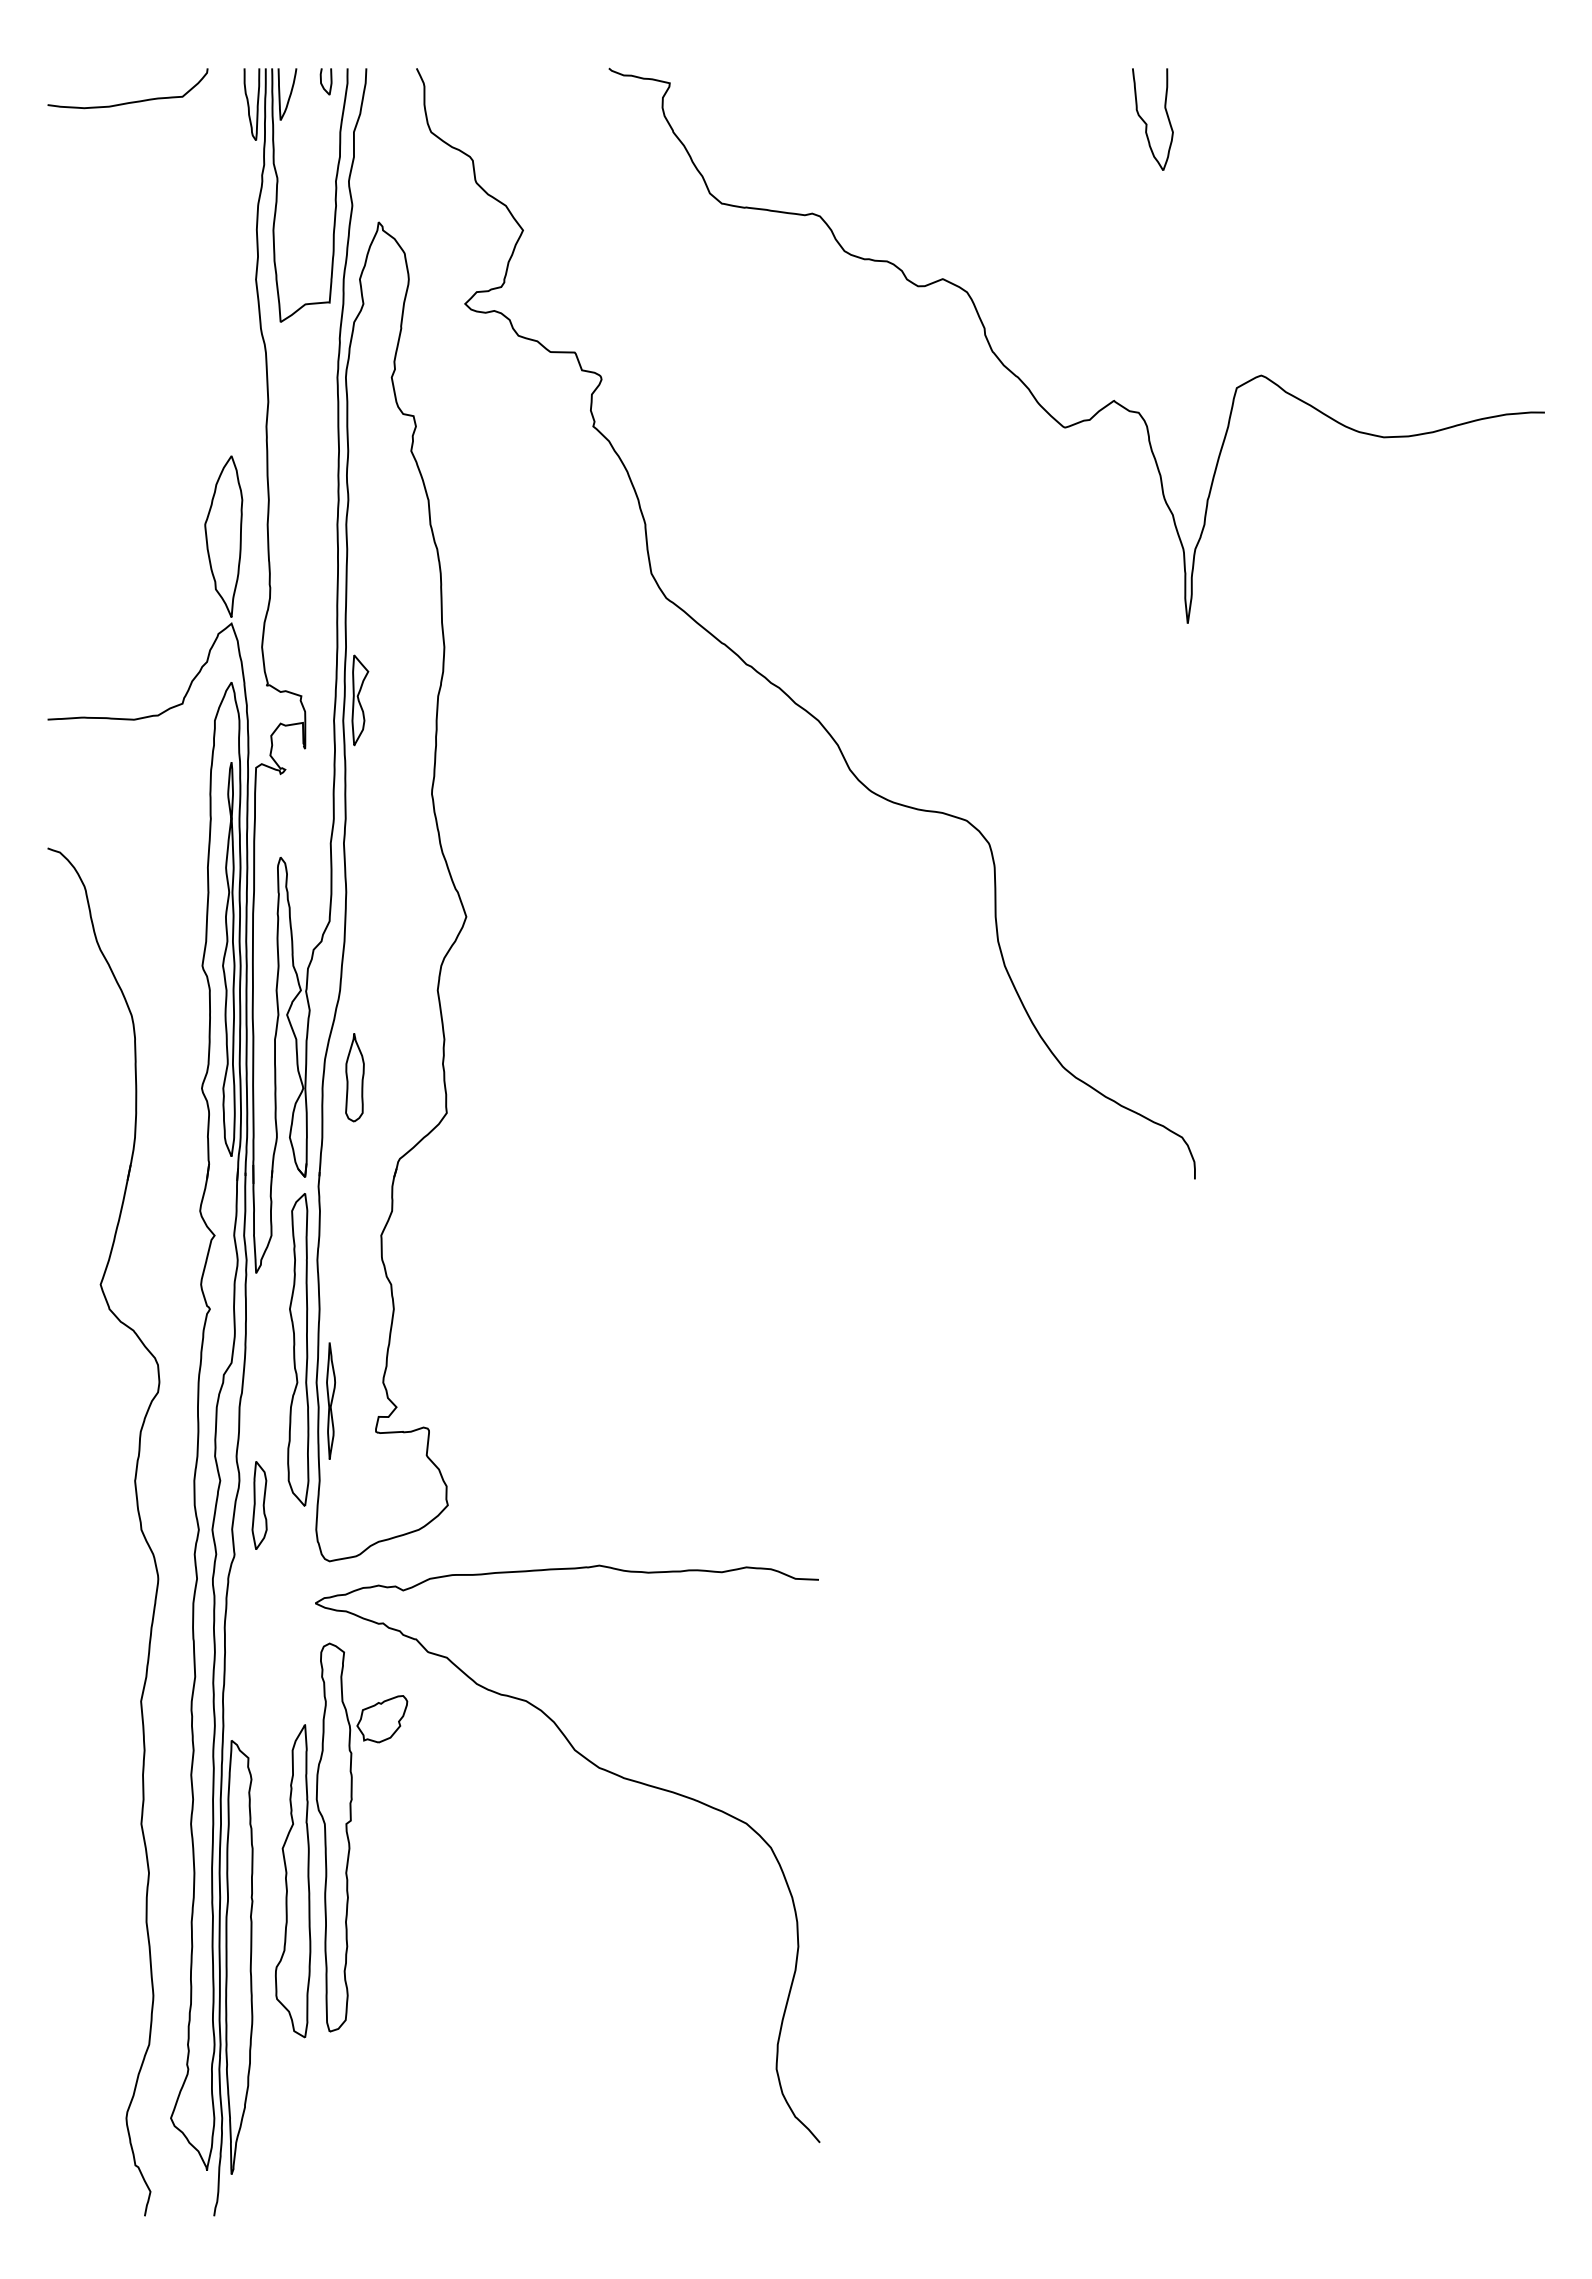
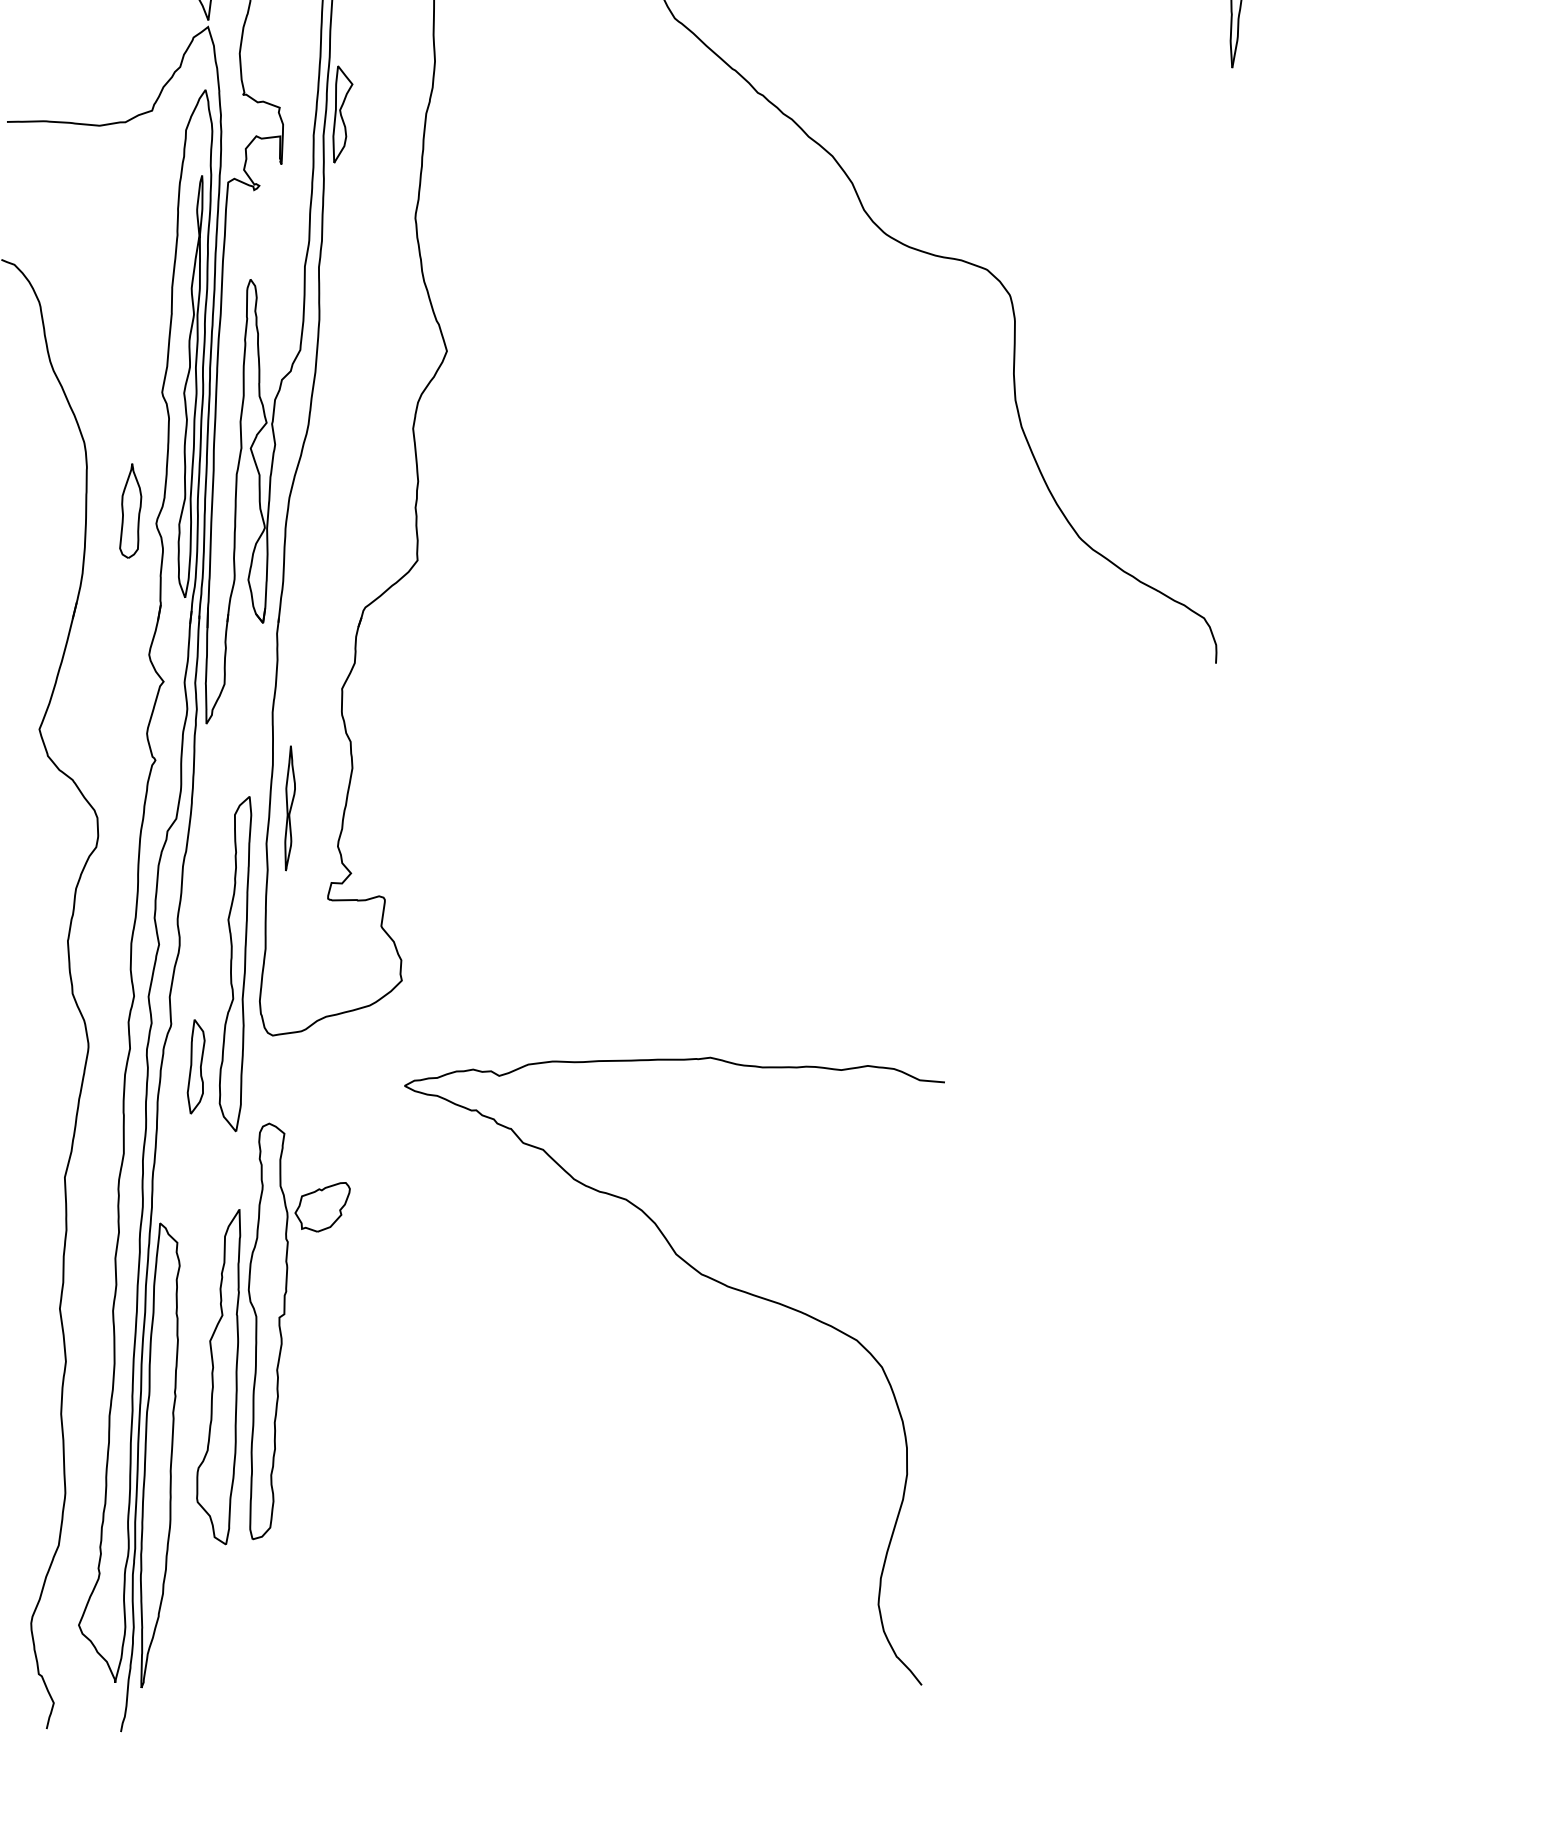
part: (354, 1077) -> (130, 510), moved
part: (298, 1349) -> (235, 963), moved
part: (330, 1400) -> (289, 807), moved
part: (259, 1505) -> (196, 1066), moved
curve: (600, 1769) -> (702, 1276), moved

